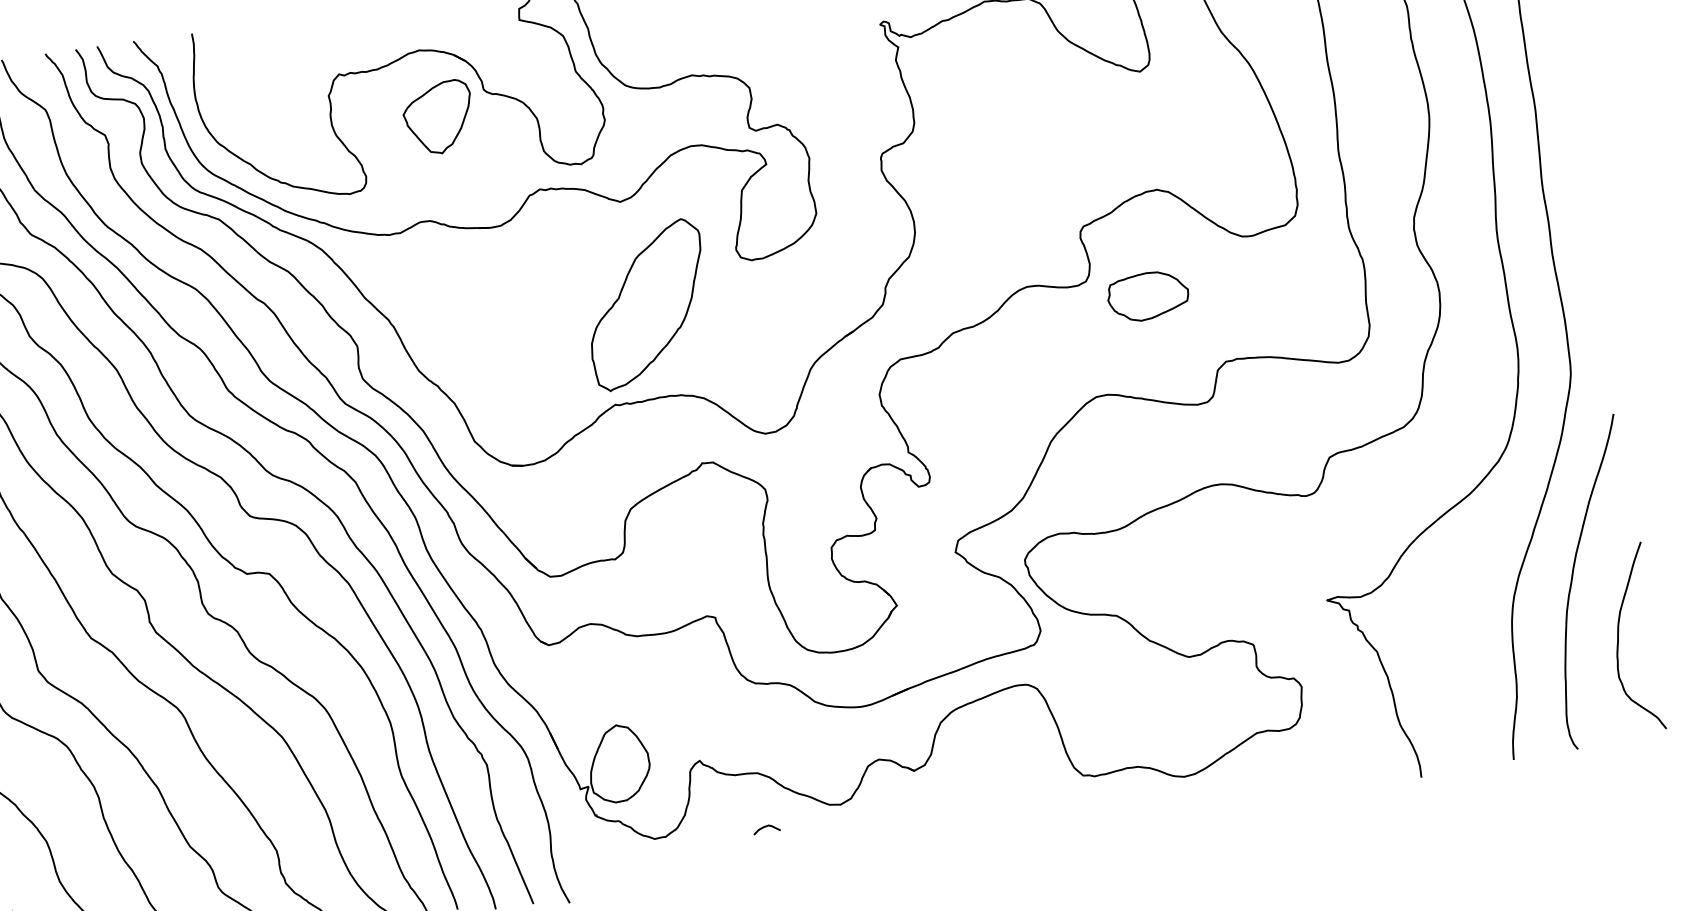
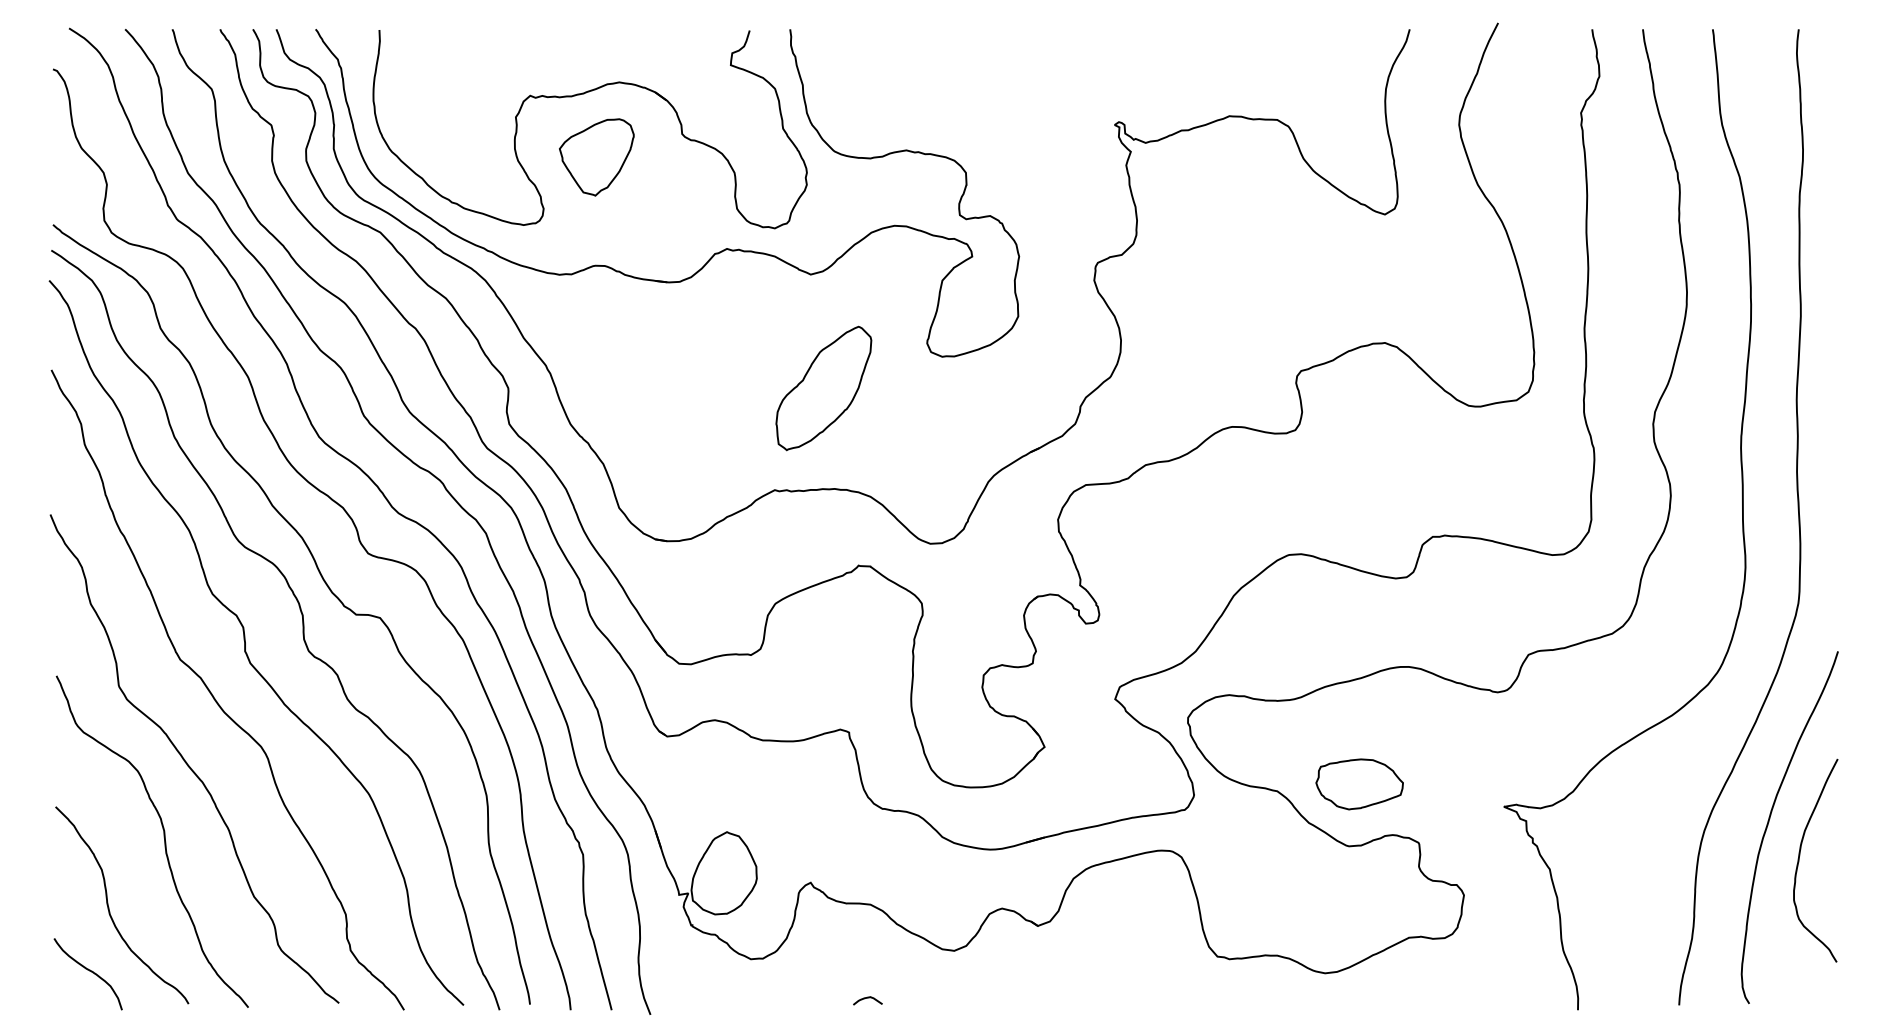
part: (438, 118) -> (596, 157), moved
part: (1148, 296) -> (1359, 784), moved
part: (646, 305) -> (823, 388), size x0.71
curve: (1619, 635) -> (1800, 855), moved
curve: (766, 827) -> (867, 998), moved

